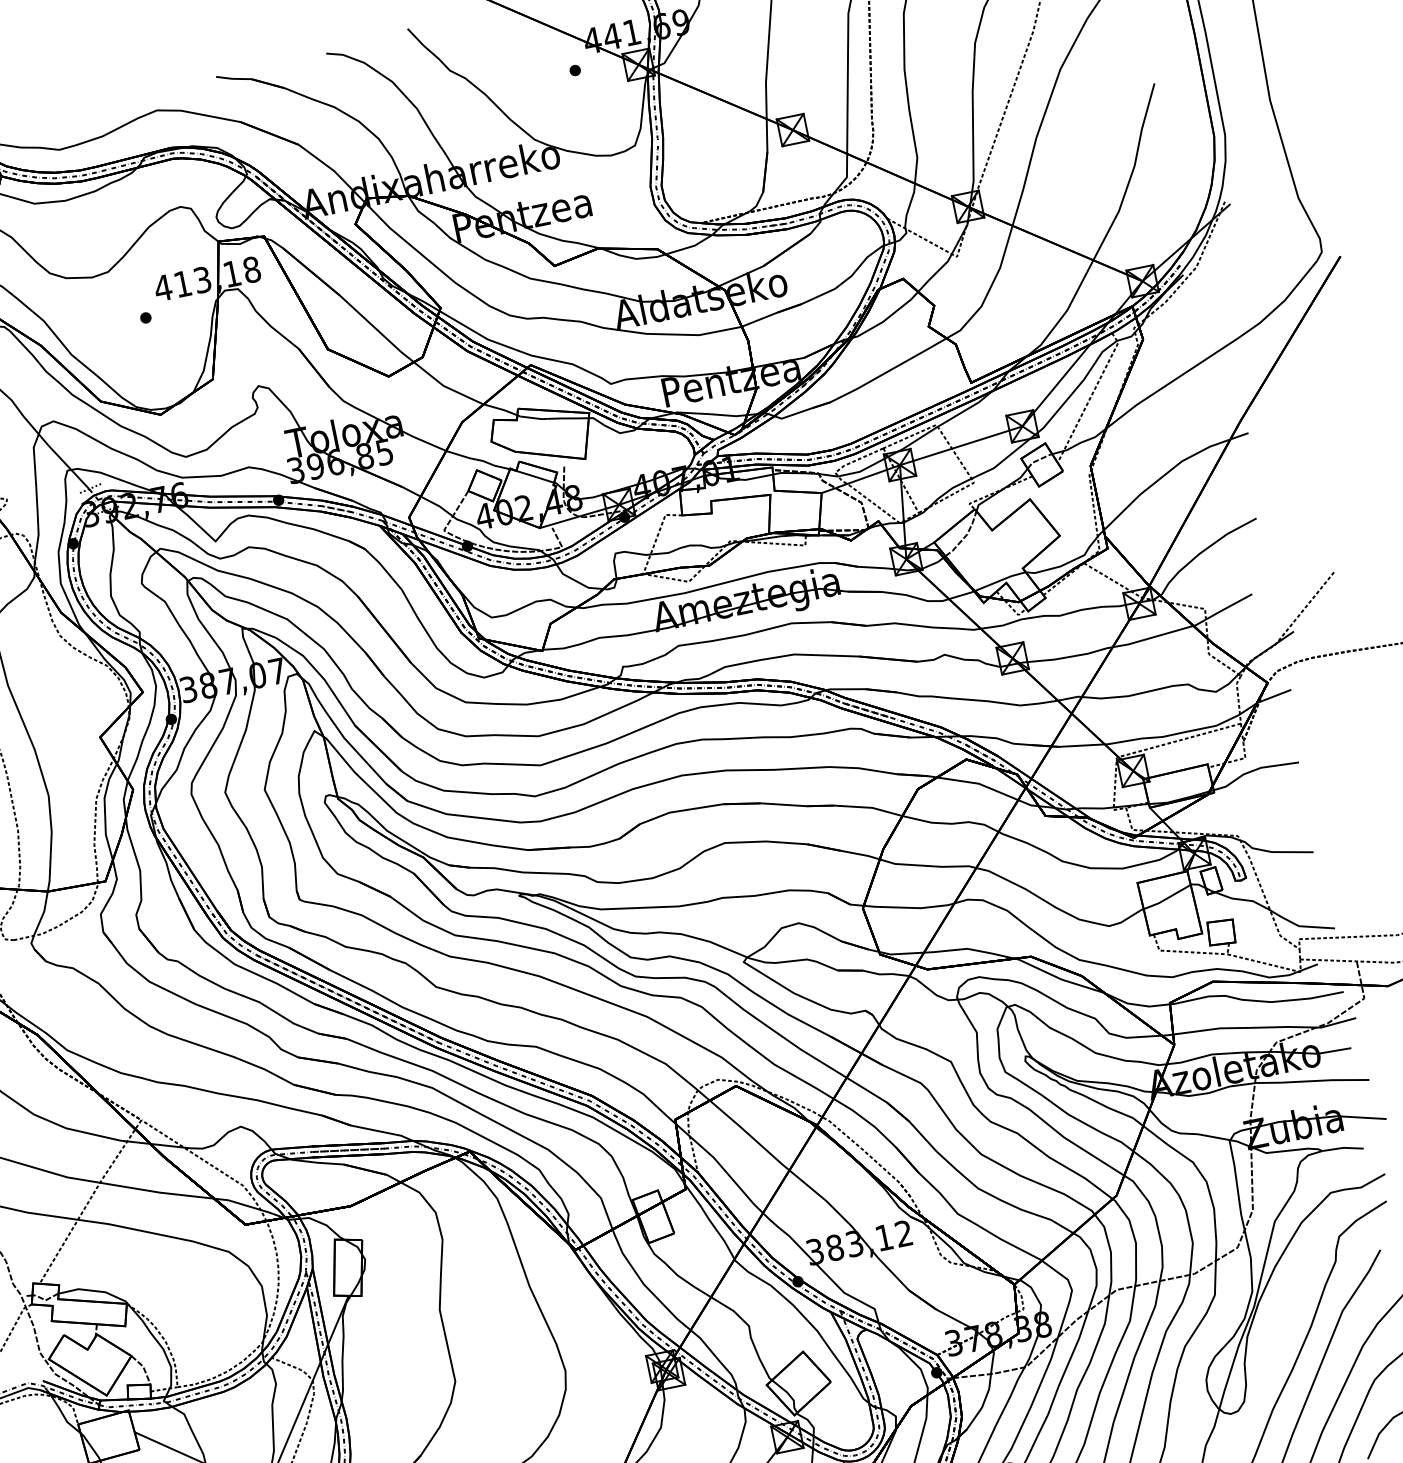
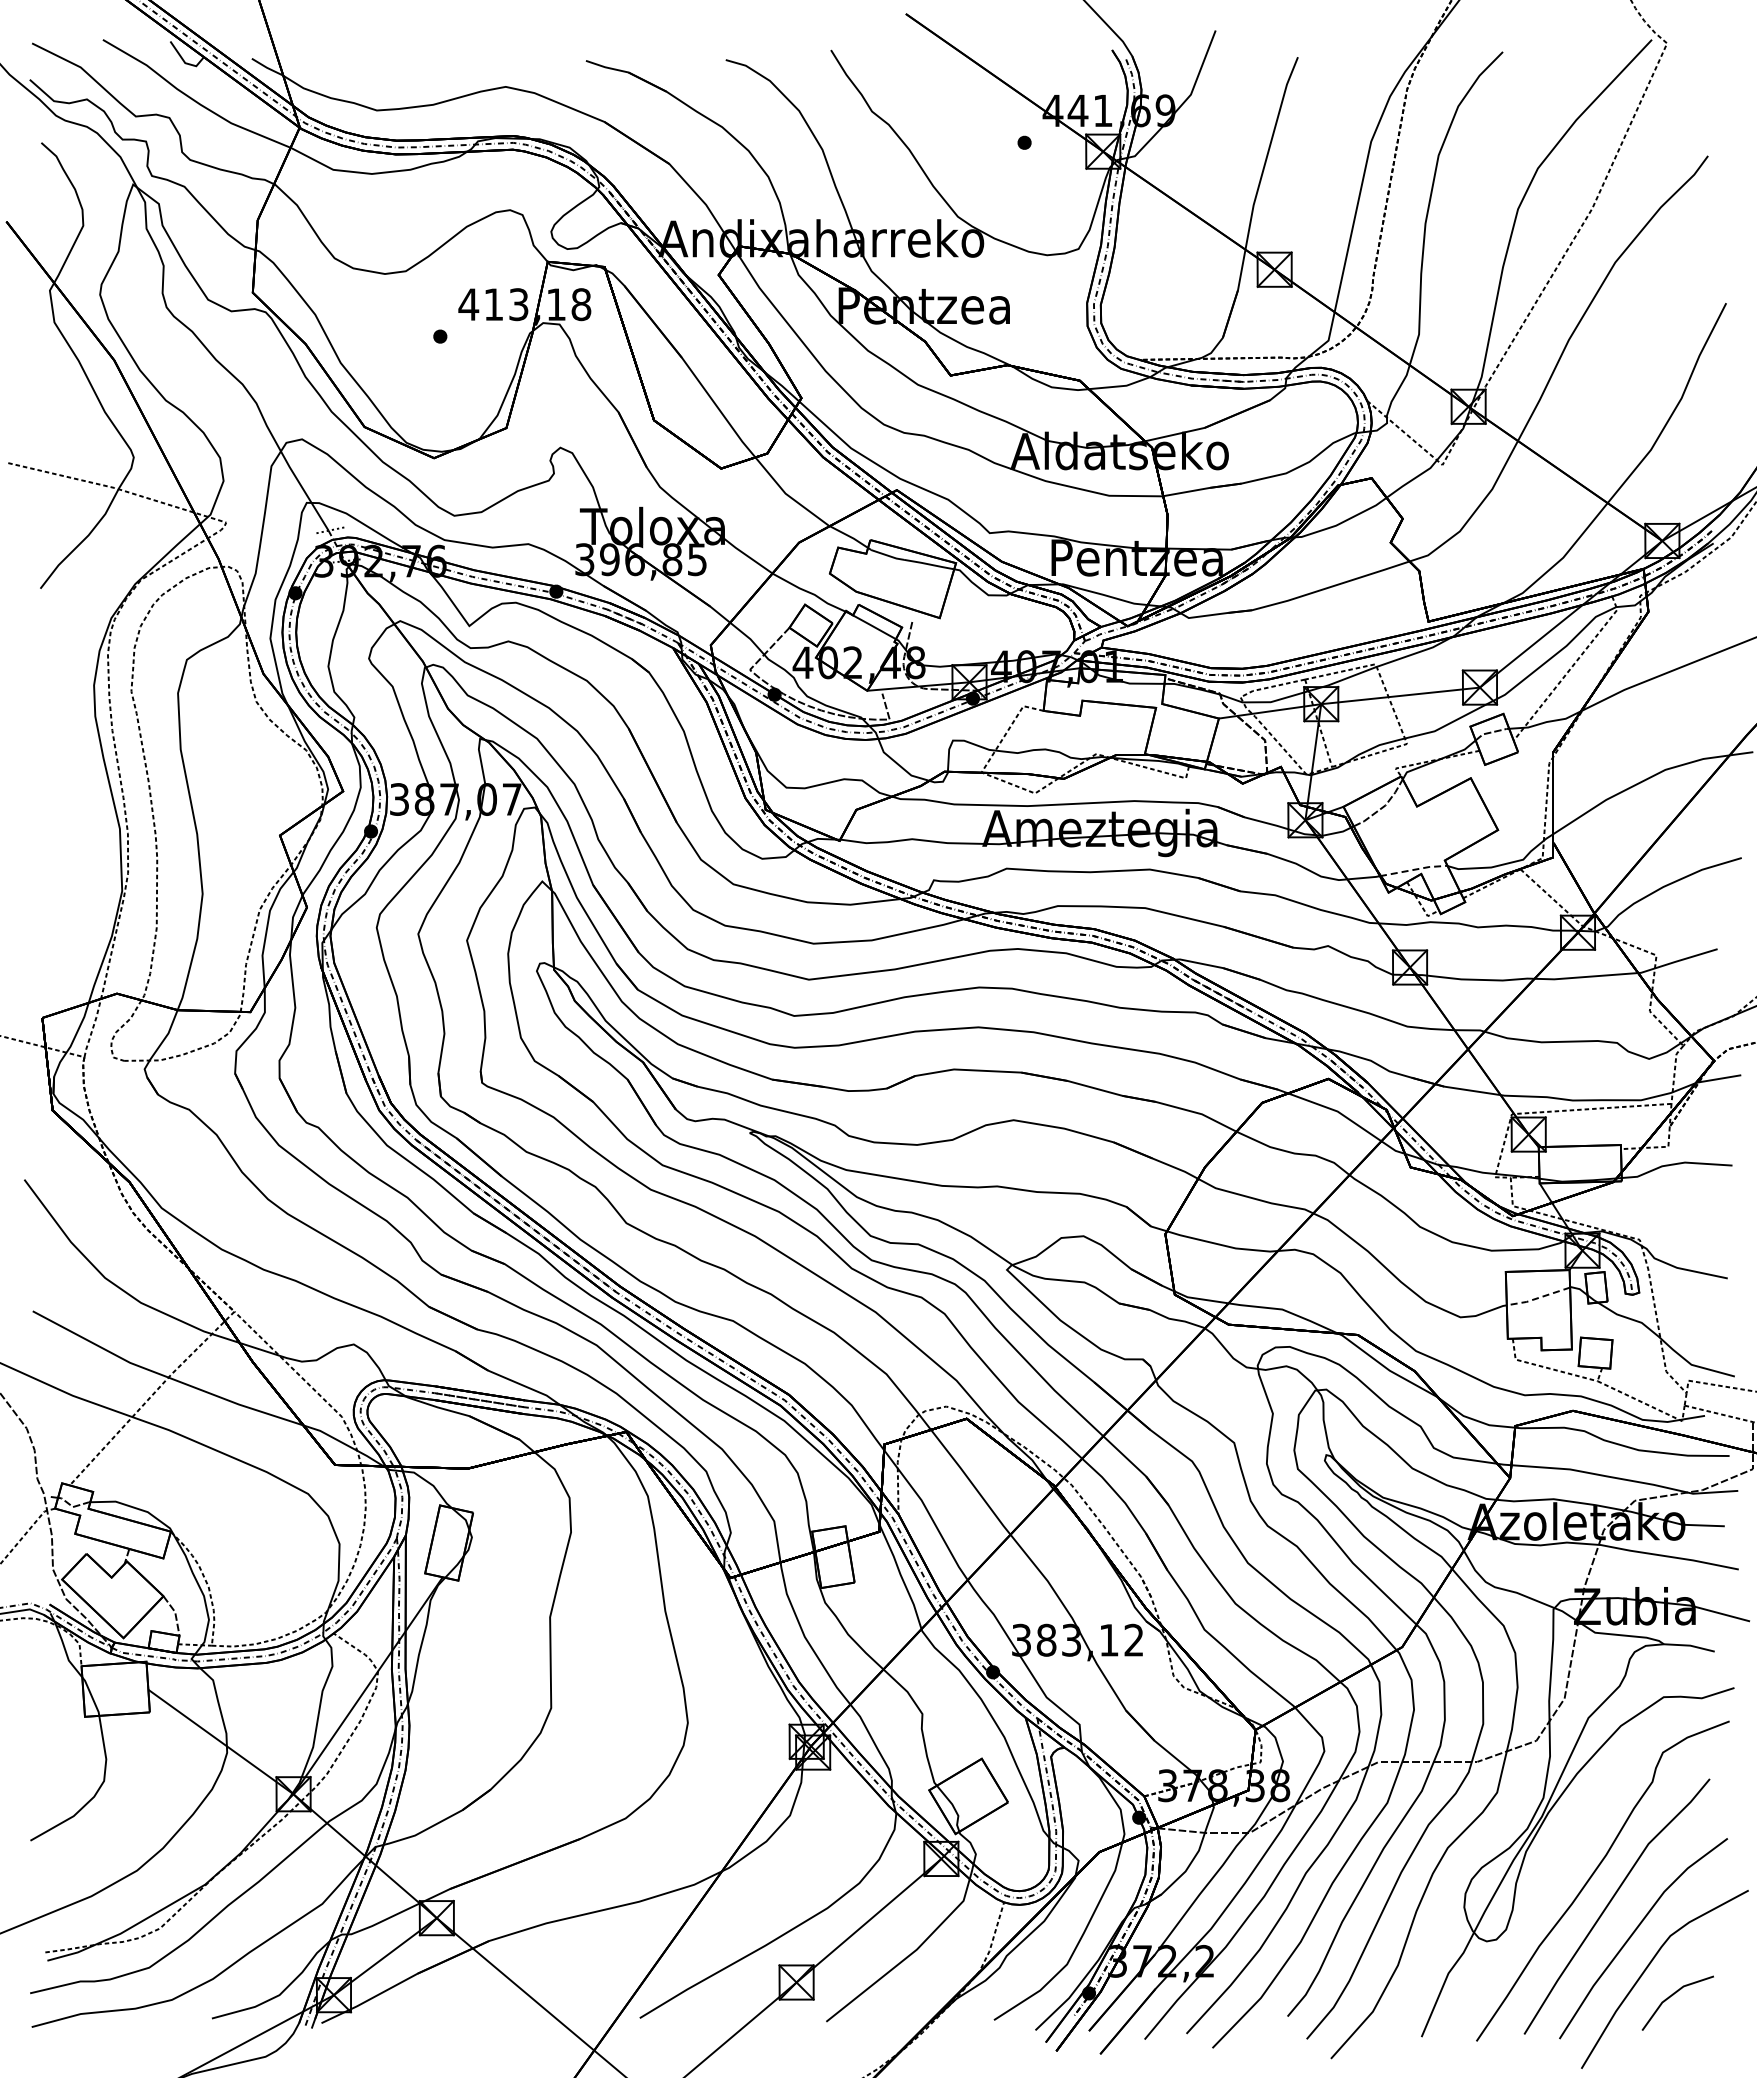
line: (1001, 580) -> (1415, 869), solid -> dashed
line: (1167, 898) -> (1538, 1298), solid -> dashed

